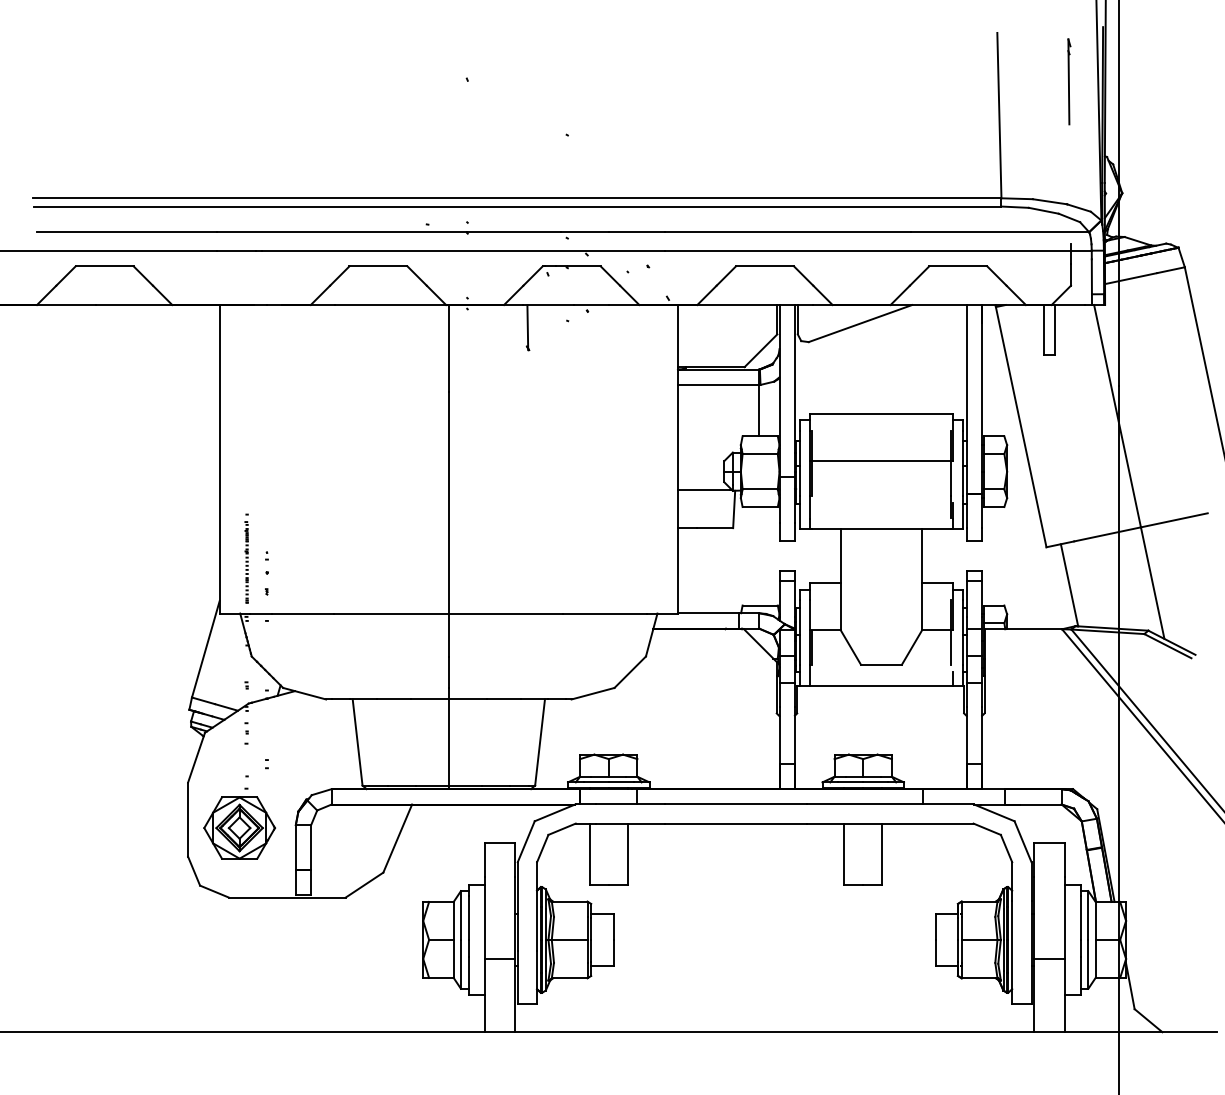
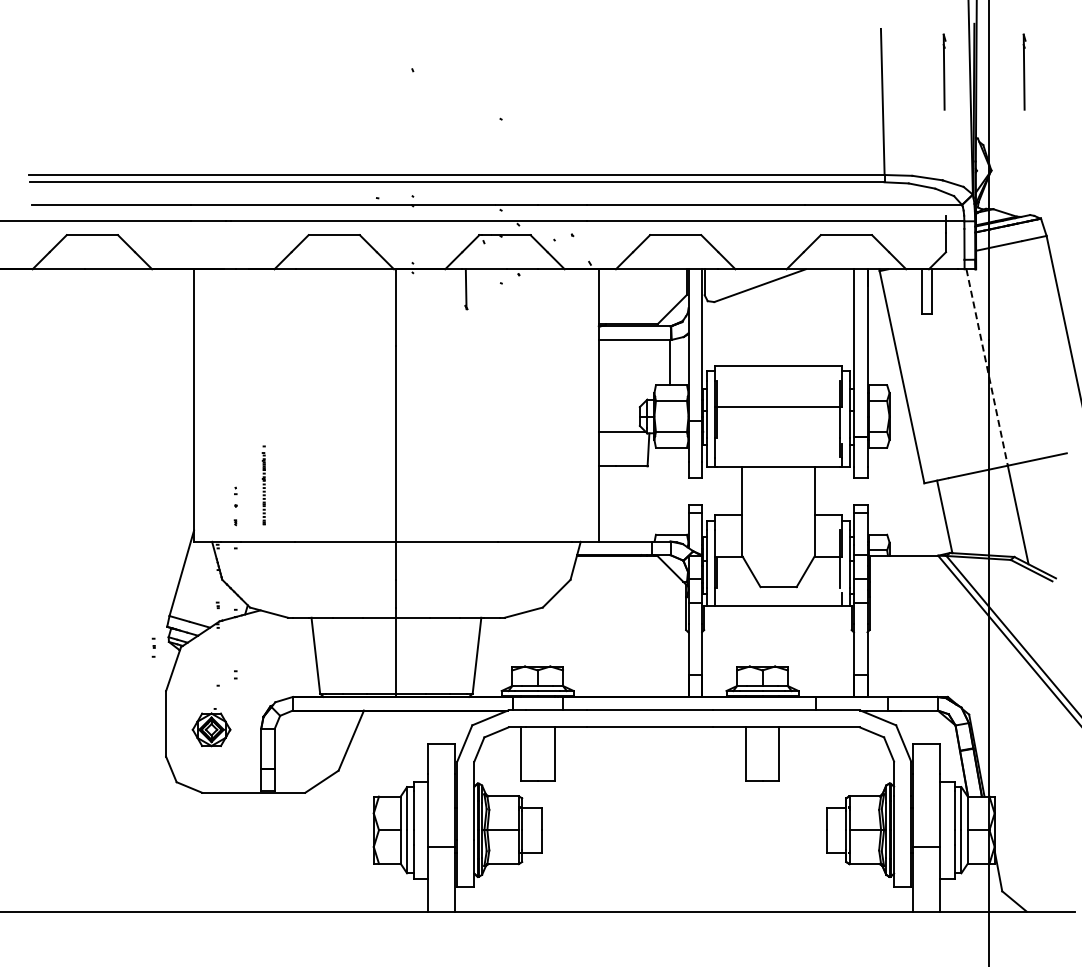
part: (1159, 81) -> (1024, 71), added
line: (1117, 416) -> (987, 367), solid -> dashed
line: (246, 558) -> (263, 485), moved
part: (246, 733) -> (153, 647), moved
part: (239, 823) -> (211, 727), size x0.6

